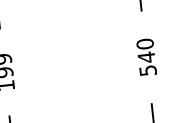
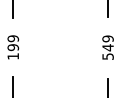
text: (144, 43) -> (107, 38), 540 -> 549

